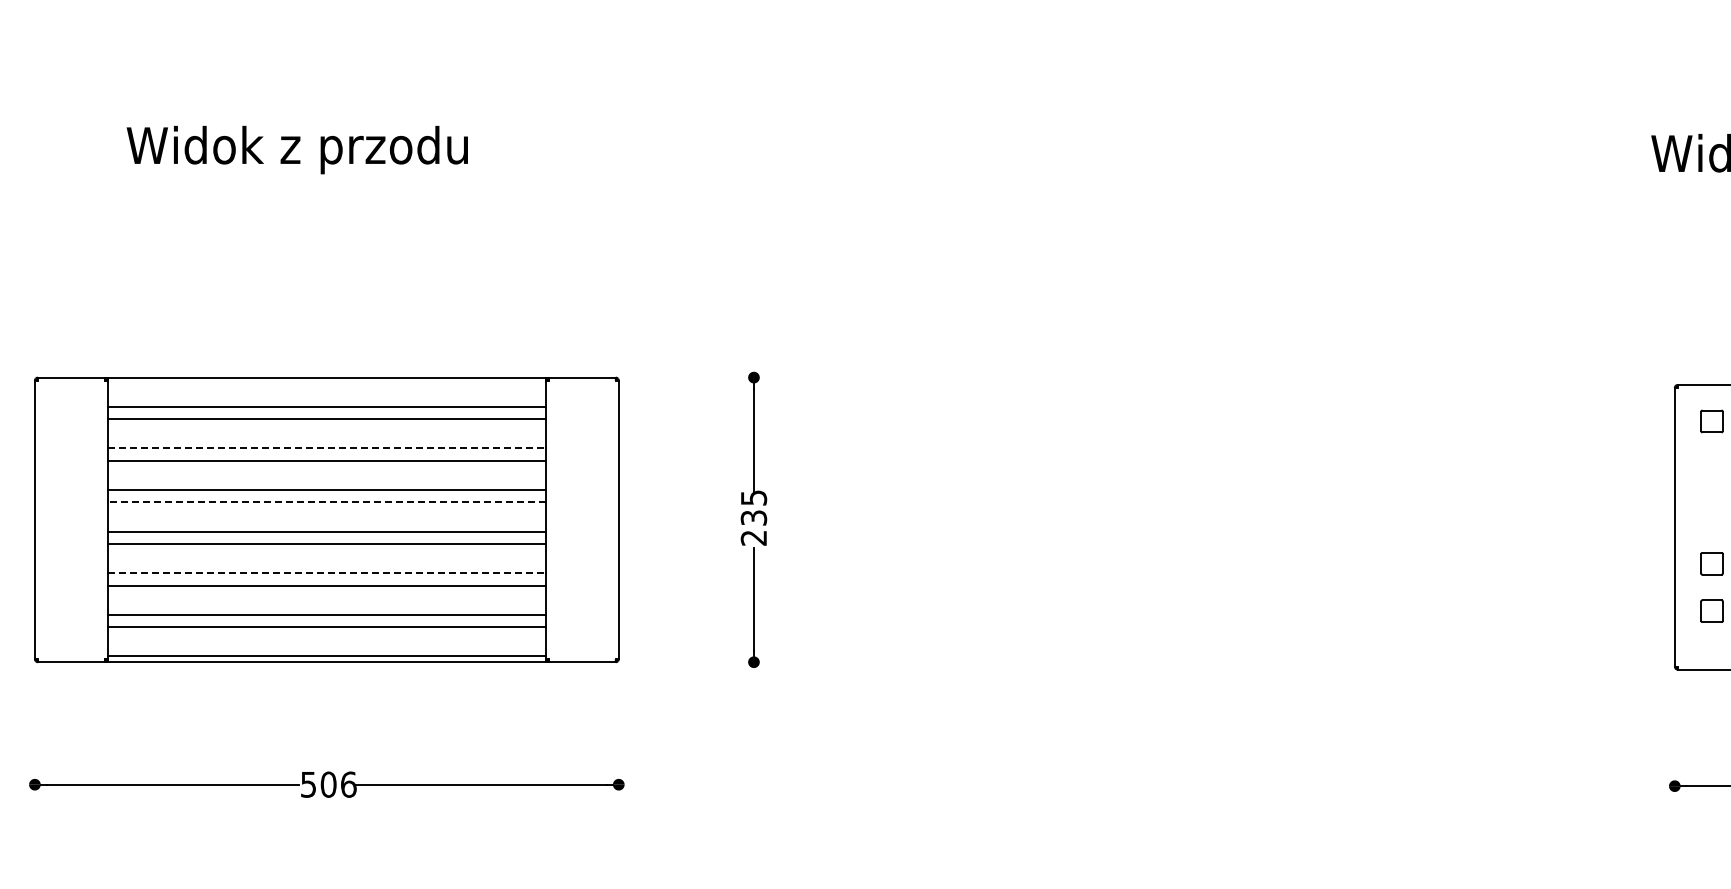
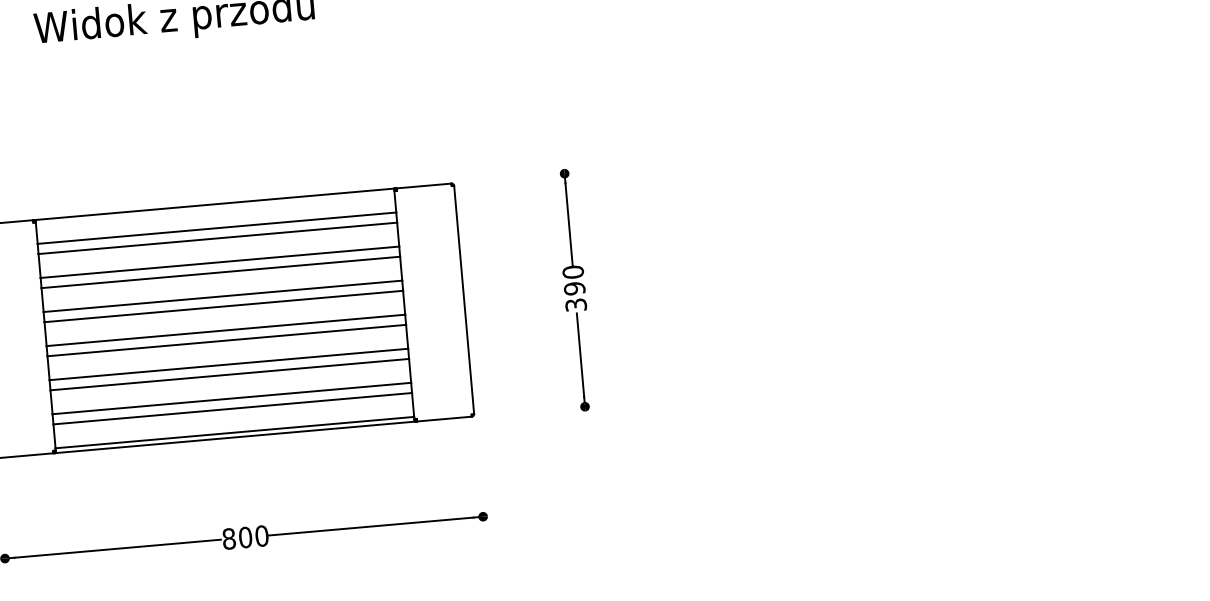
line: (326, 448) -> (219, 262), dashed -> solid
line: (326, 502) -> (223, 306), dashed -> solid
text: (753, 517) -> (574, 288), 235 -> 390
line: (326, 573) -> (228, 364), dashed -> solid
text: (328, 784) -> (245, 537), 506 -> 800

